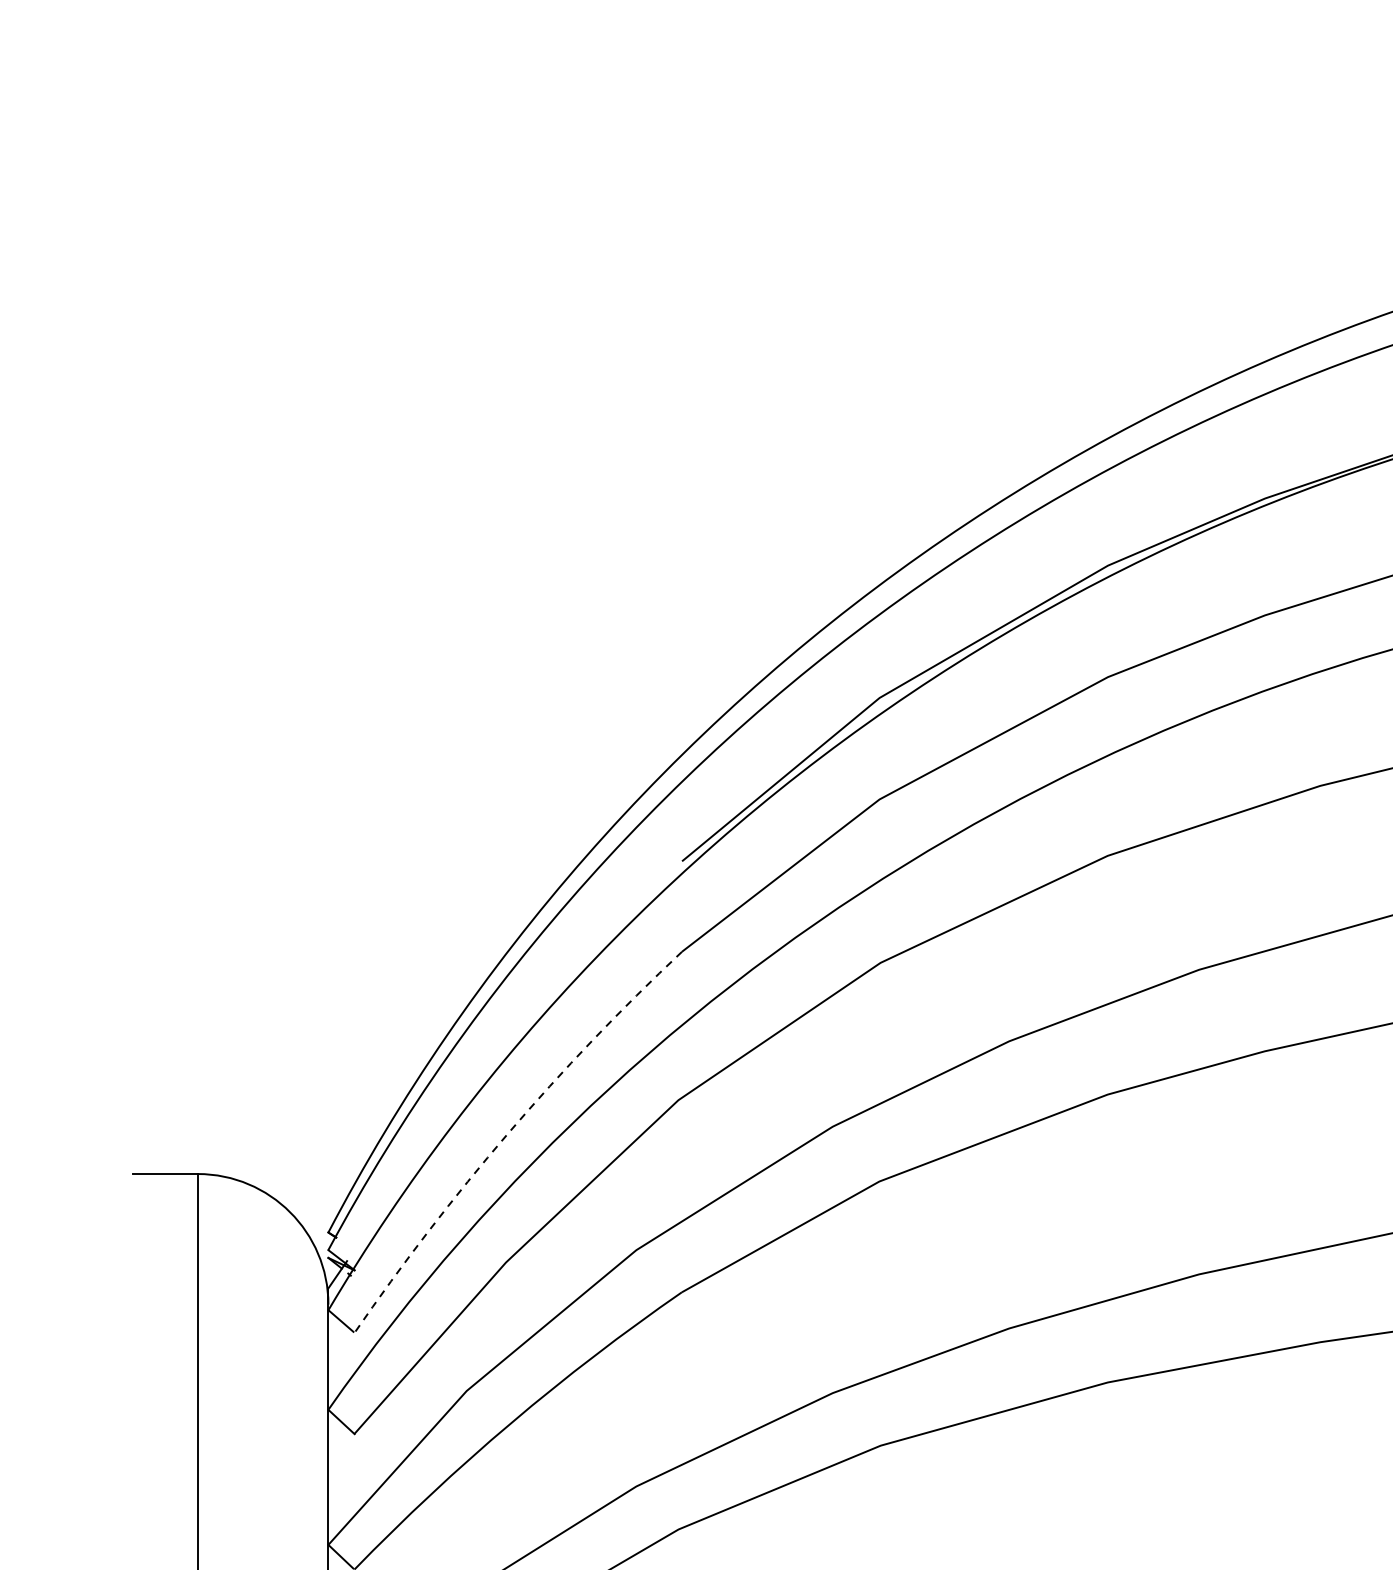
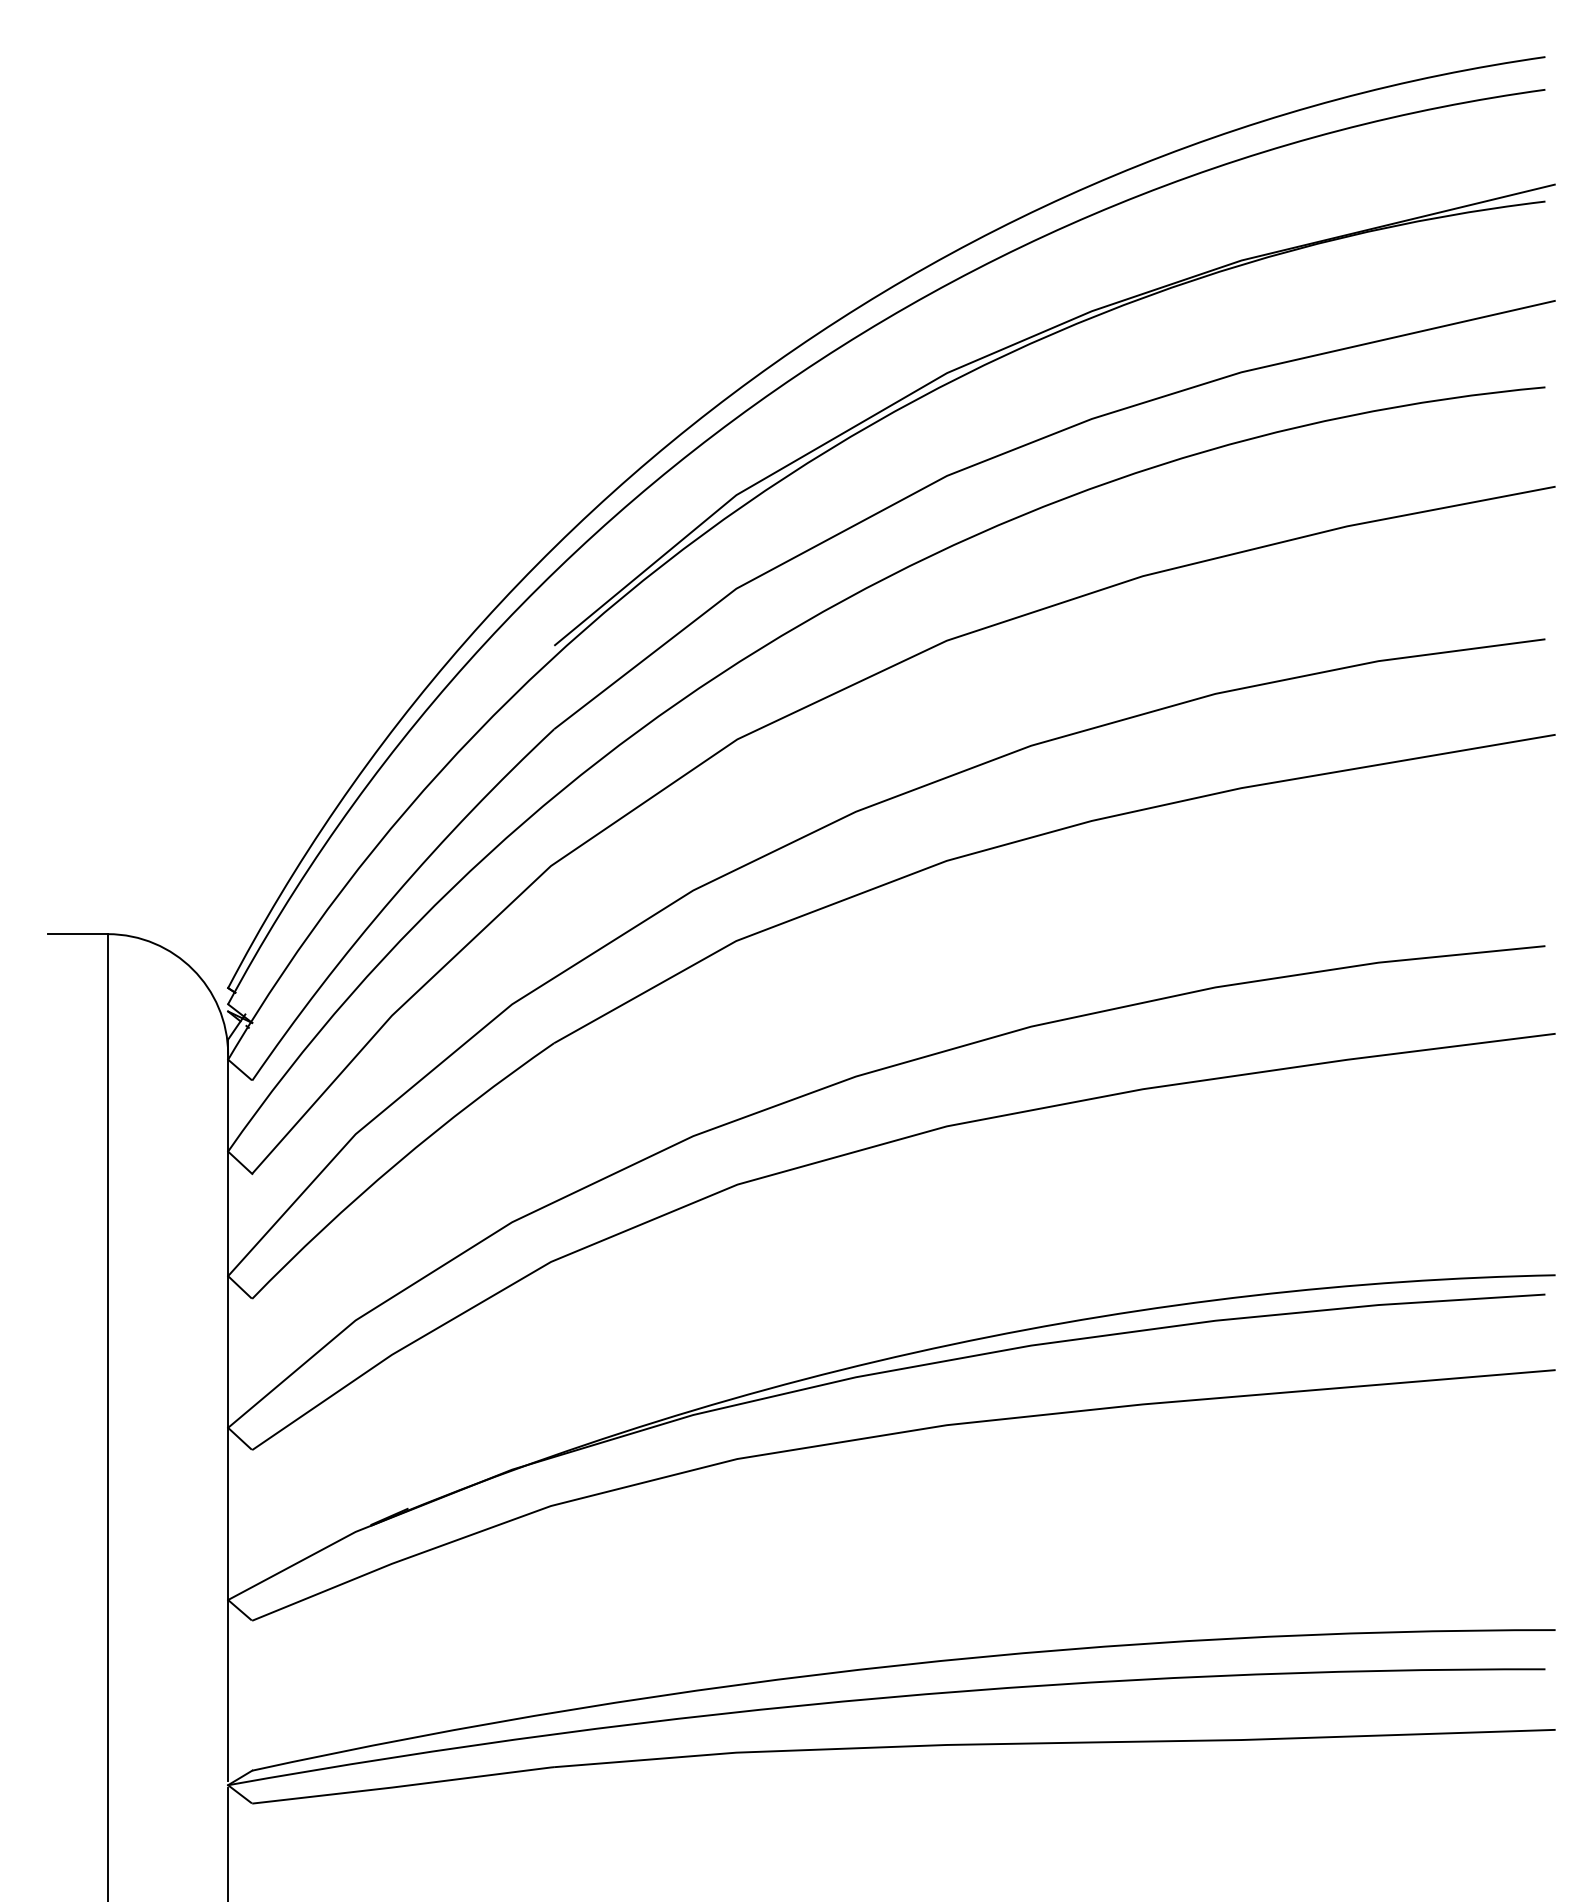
arc: (507, 1133) -> (393, 896), dashed -> solid

